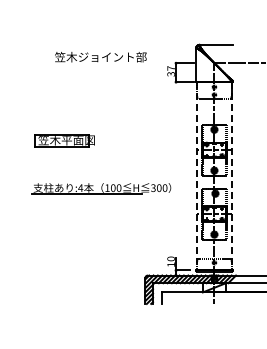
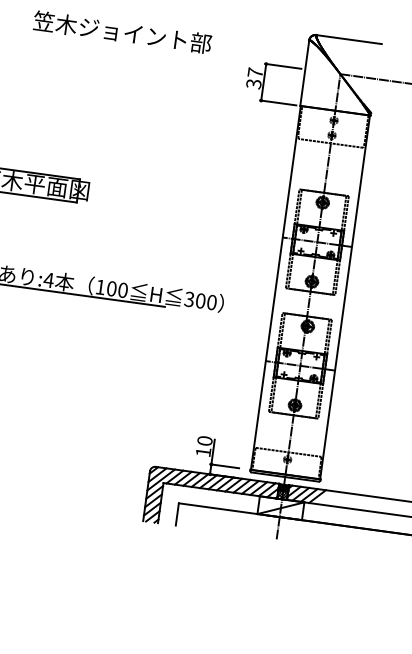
line: (196, 176) -> (275, 288), dashed -> solid
line: (232, 176) -> (345, 297), dashed -> solid

